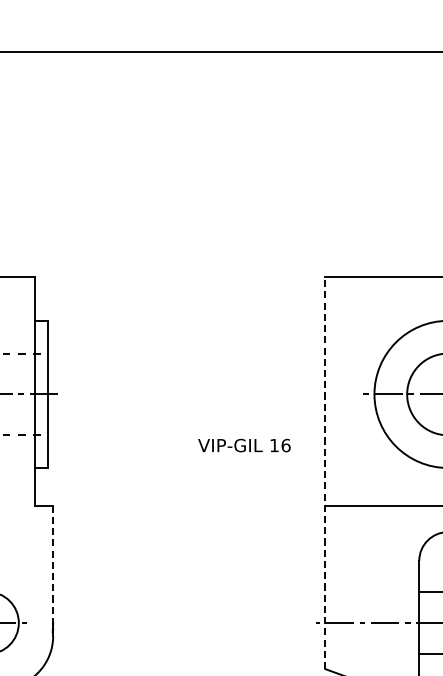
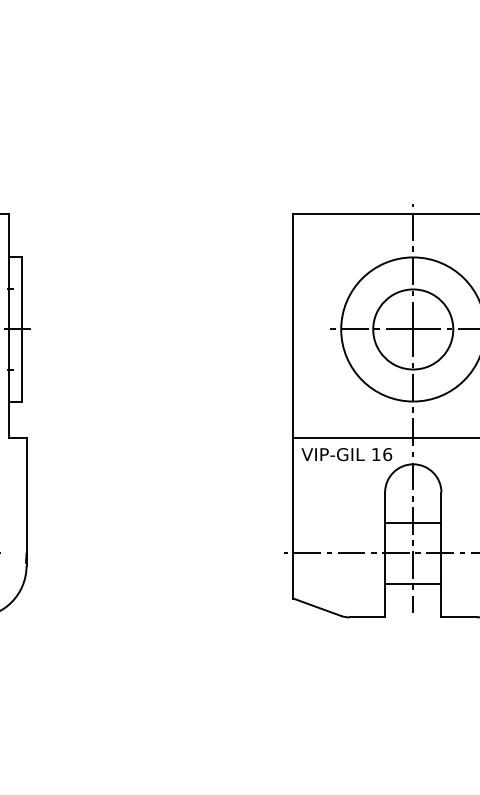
text: (244, 445) -> (346, 454), moved
line: (325, 472) -> (293, 405), dashed -> solid
line: (53, 564) -> (26, 496), dashed -> solid

